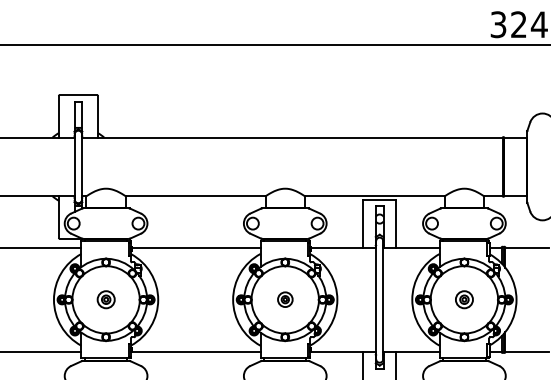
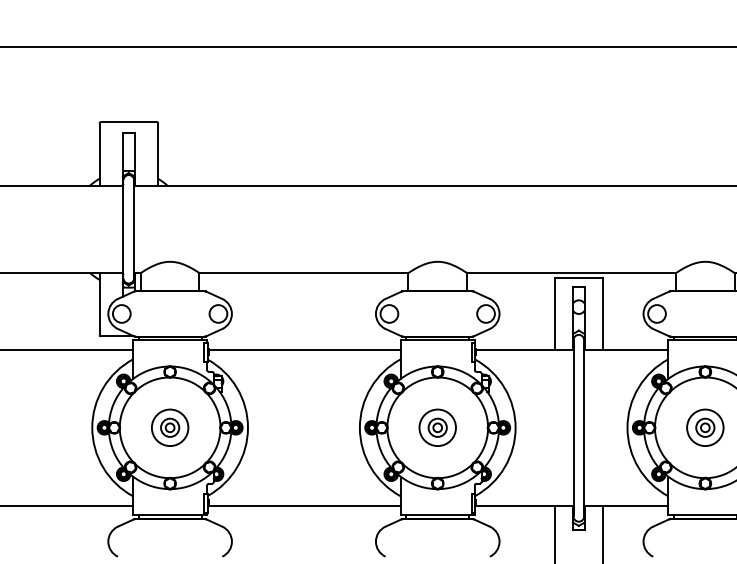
part: (106, 299) -> (170, 427), size x1.43
part: (285, 299) -> (438, 427), size x1.67
part: (464, 299) -> (705, 427), size x1.43

